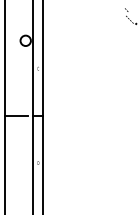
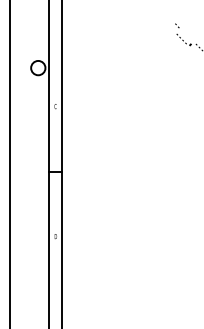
line: (15, 116) -> (24, 172), removed

